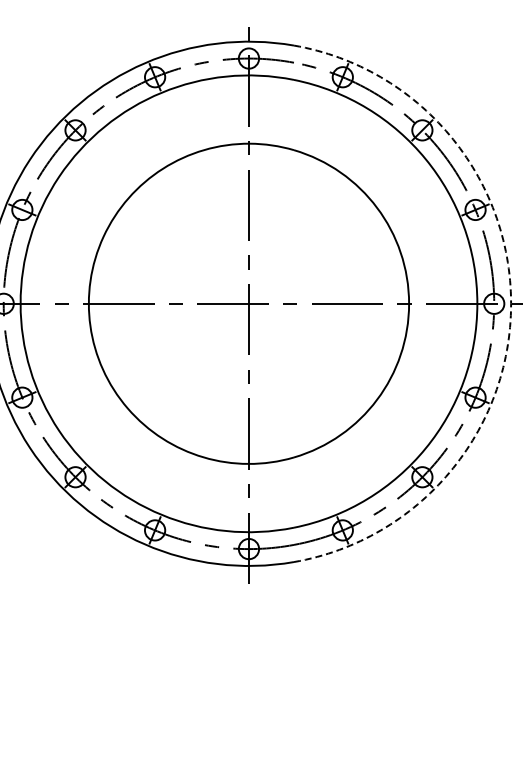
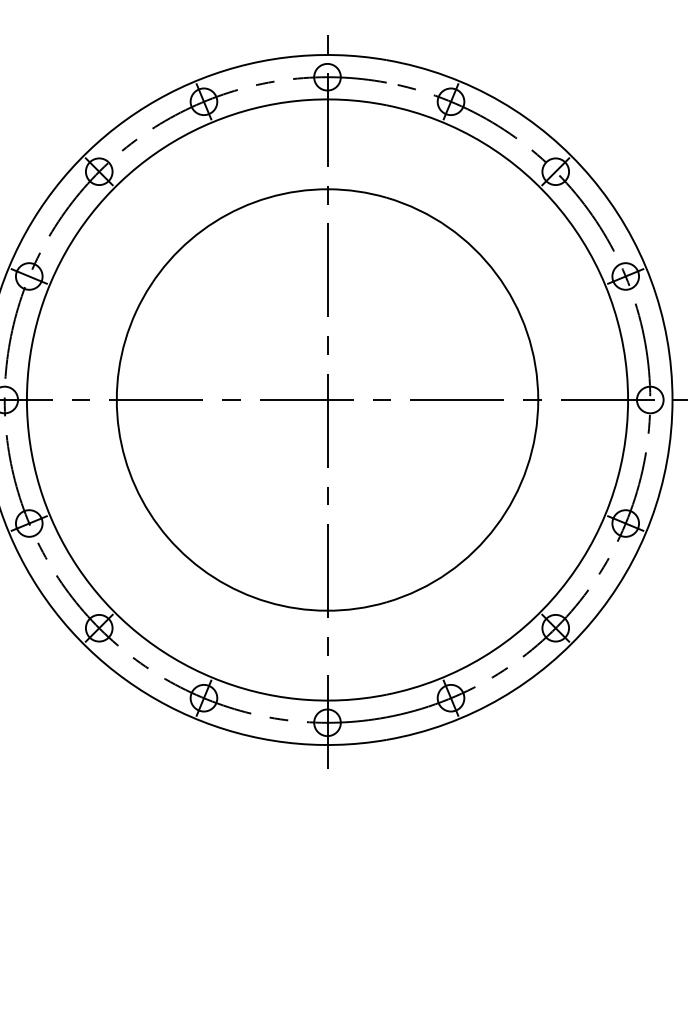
arc: (511, 303) -> (673, 399), dashed -> solid

